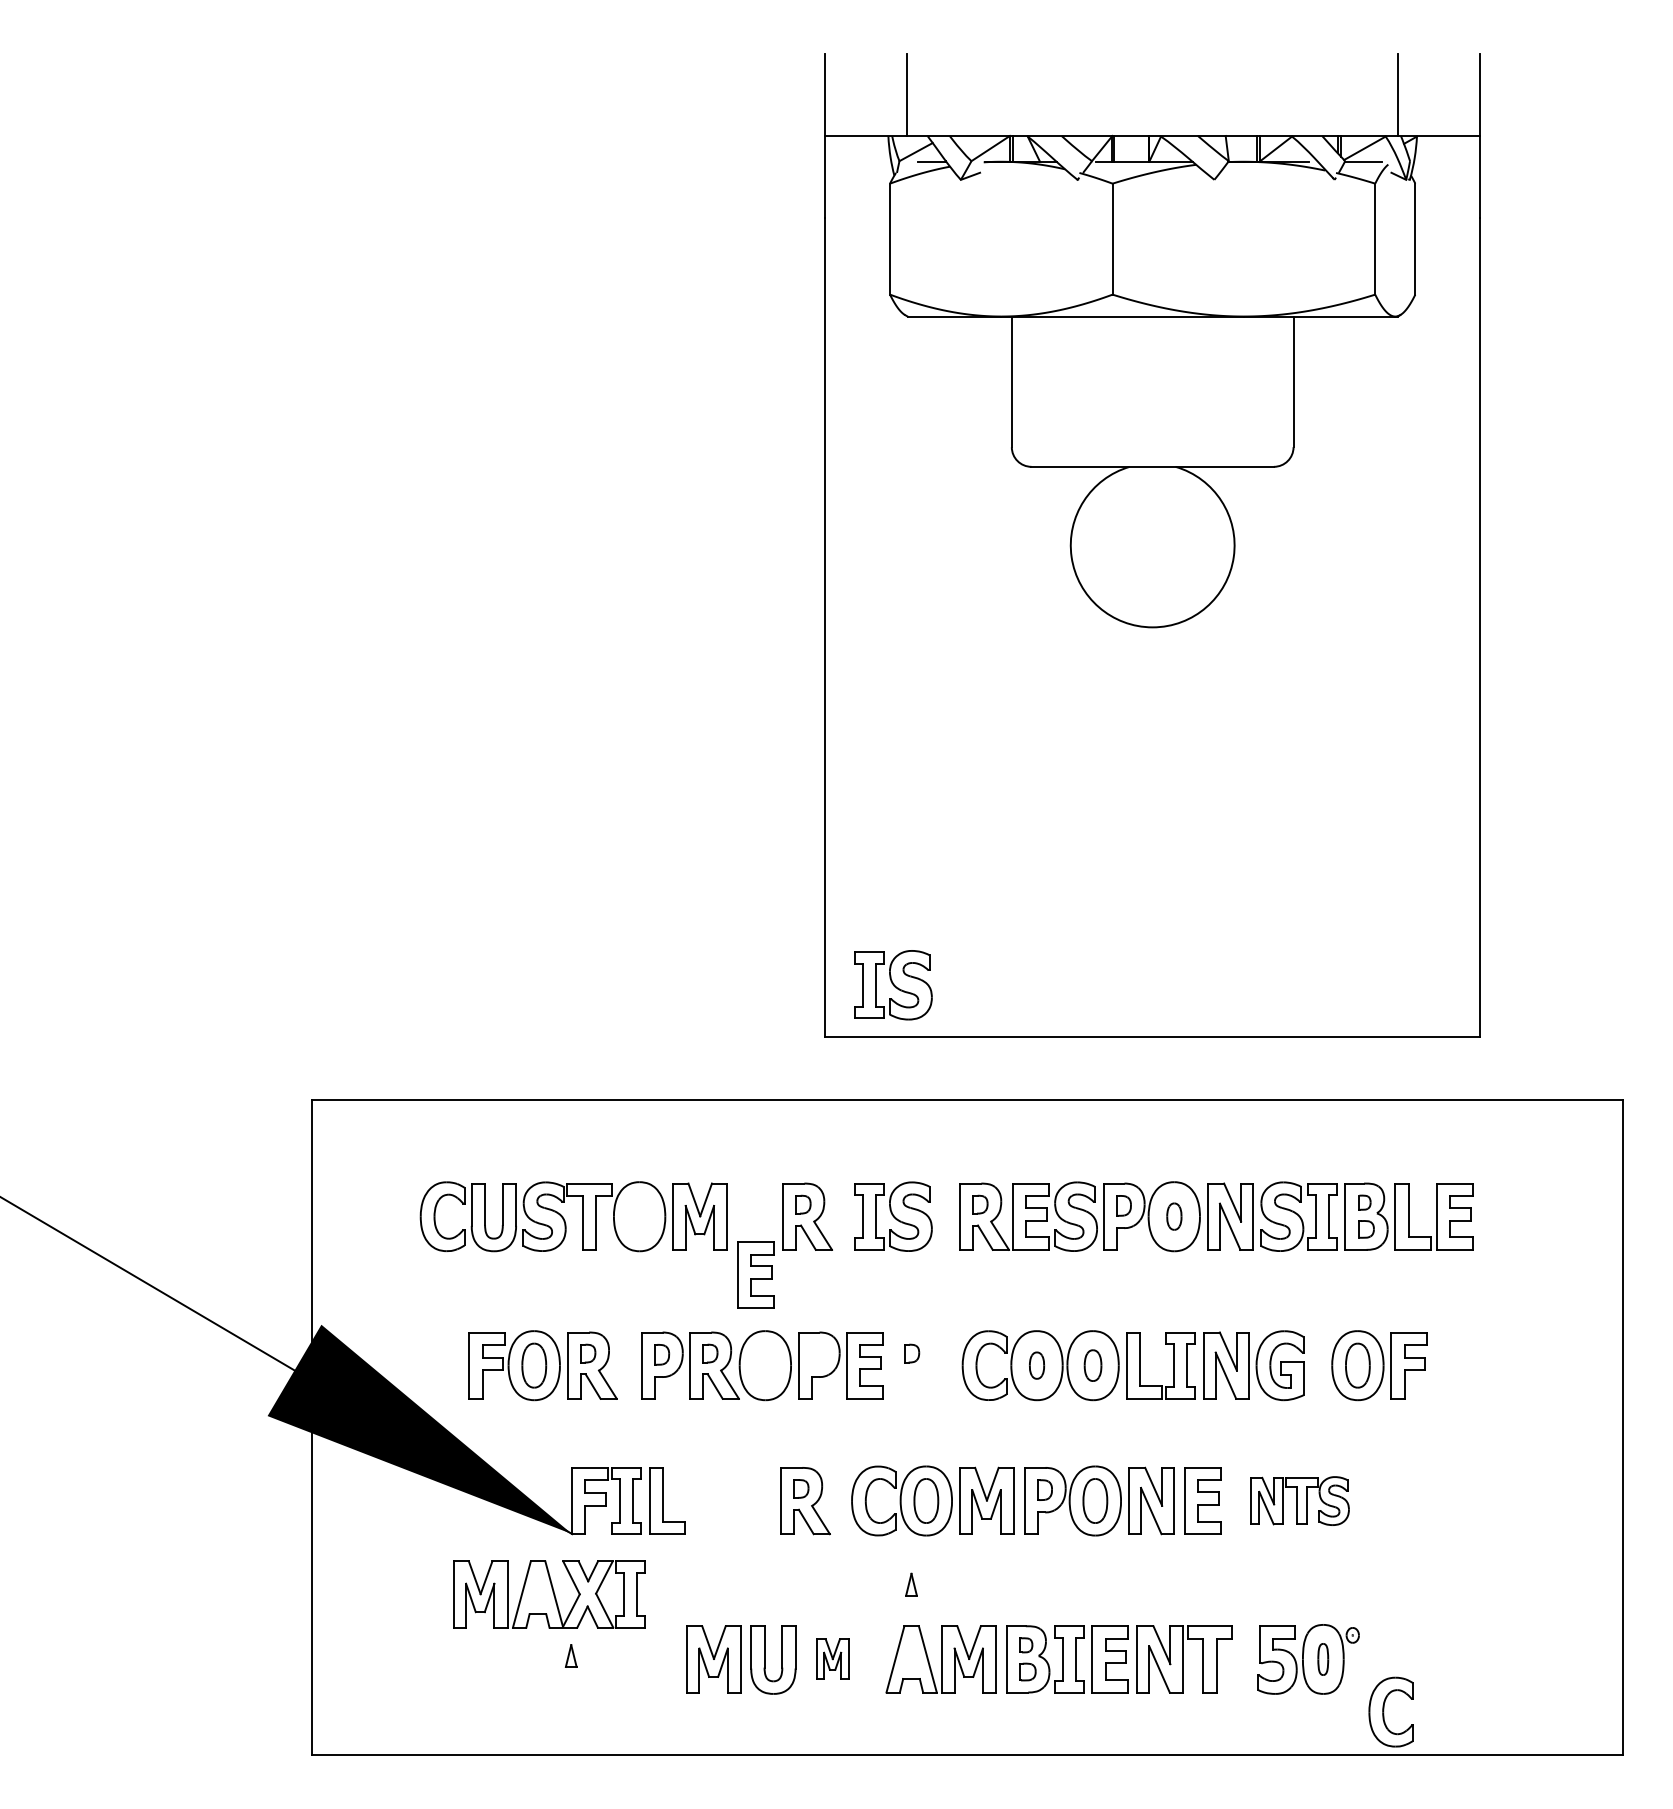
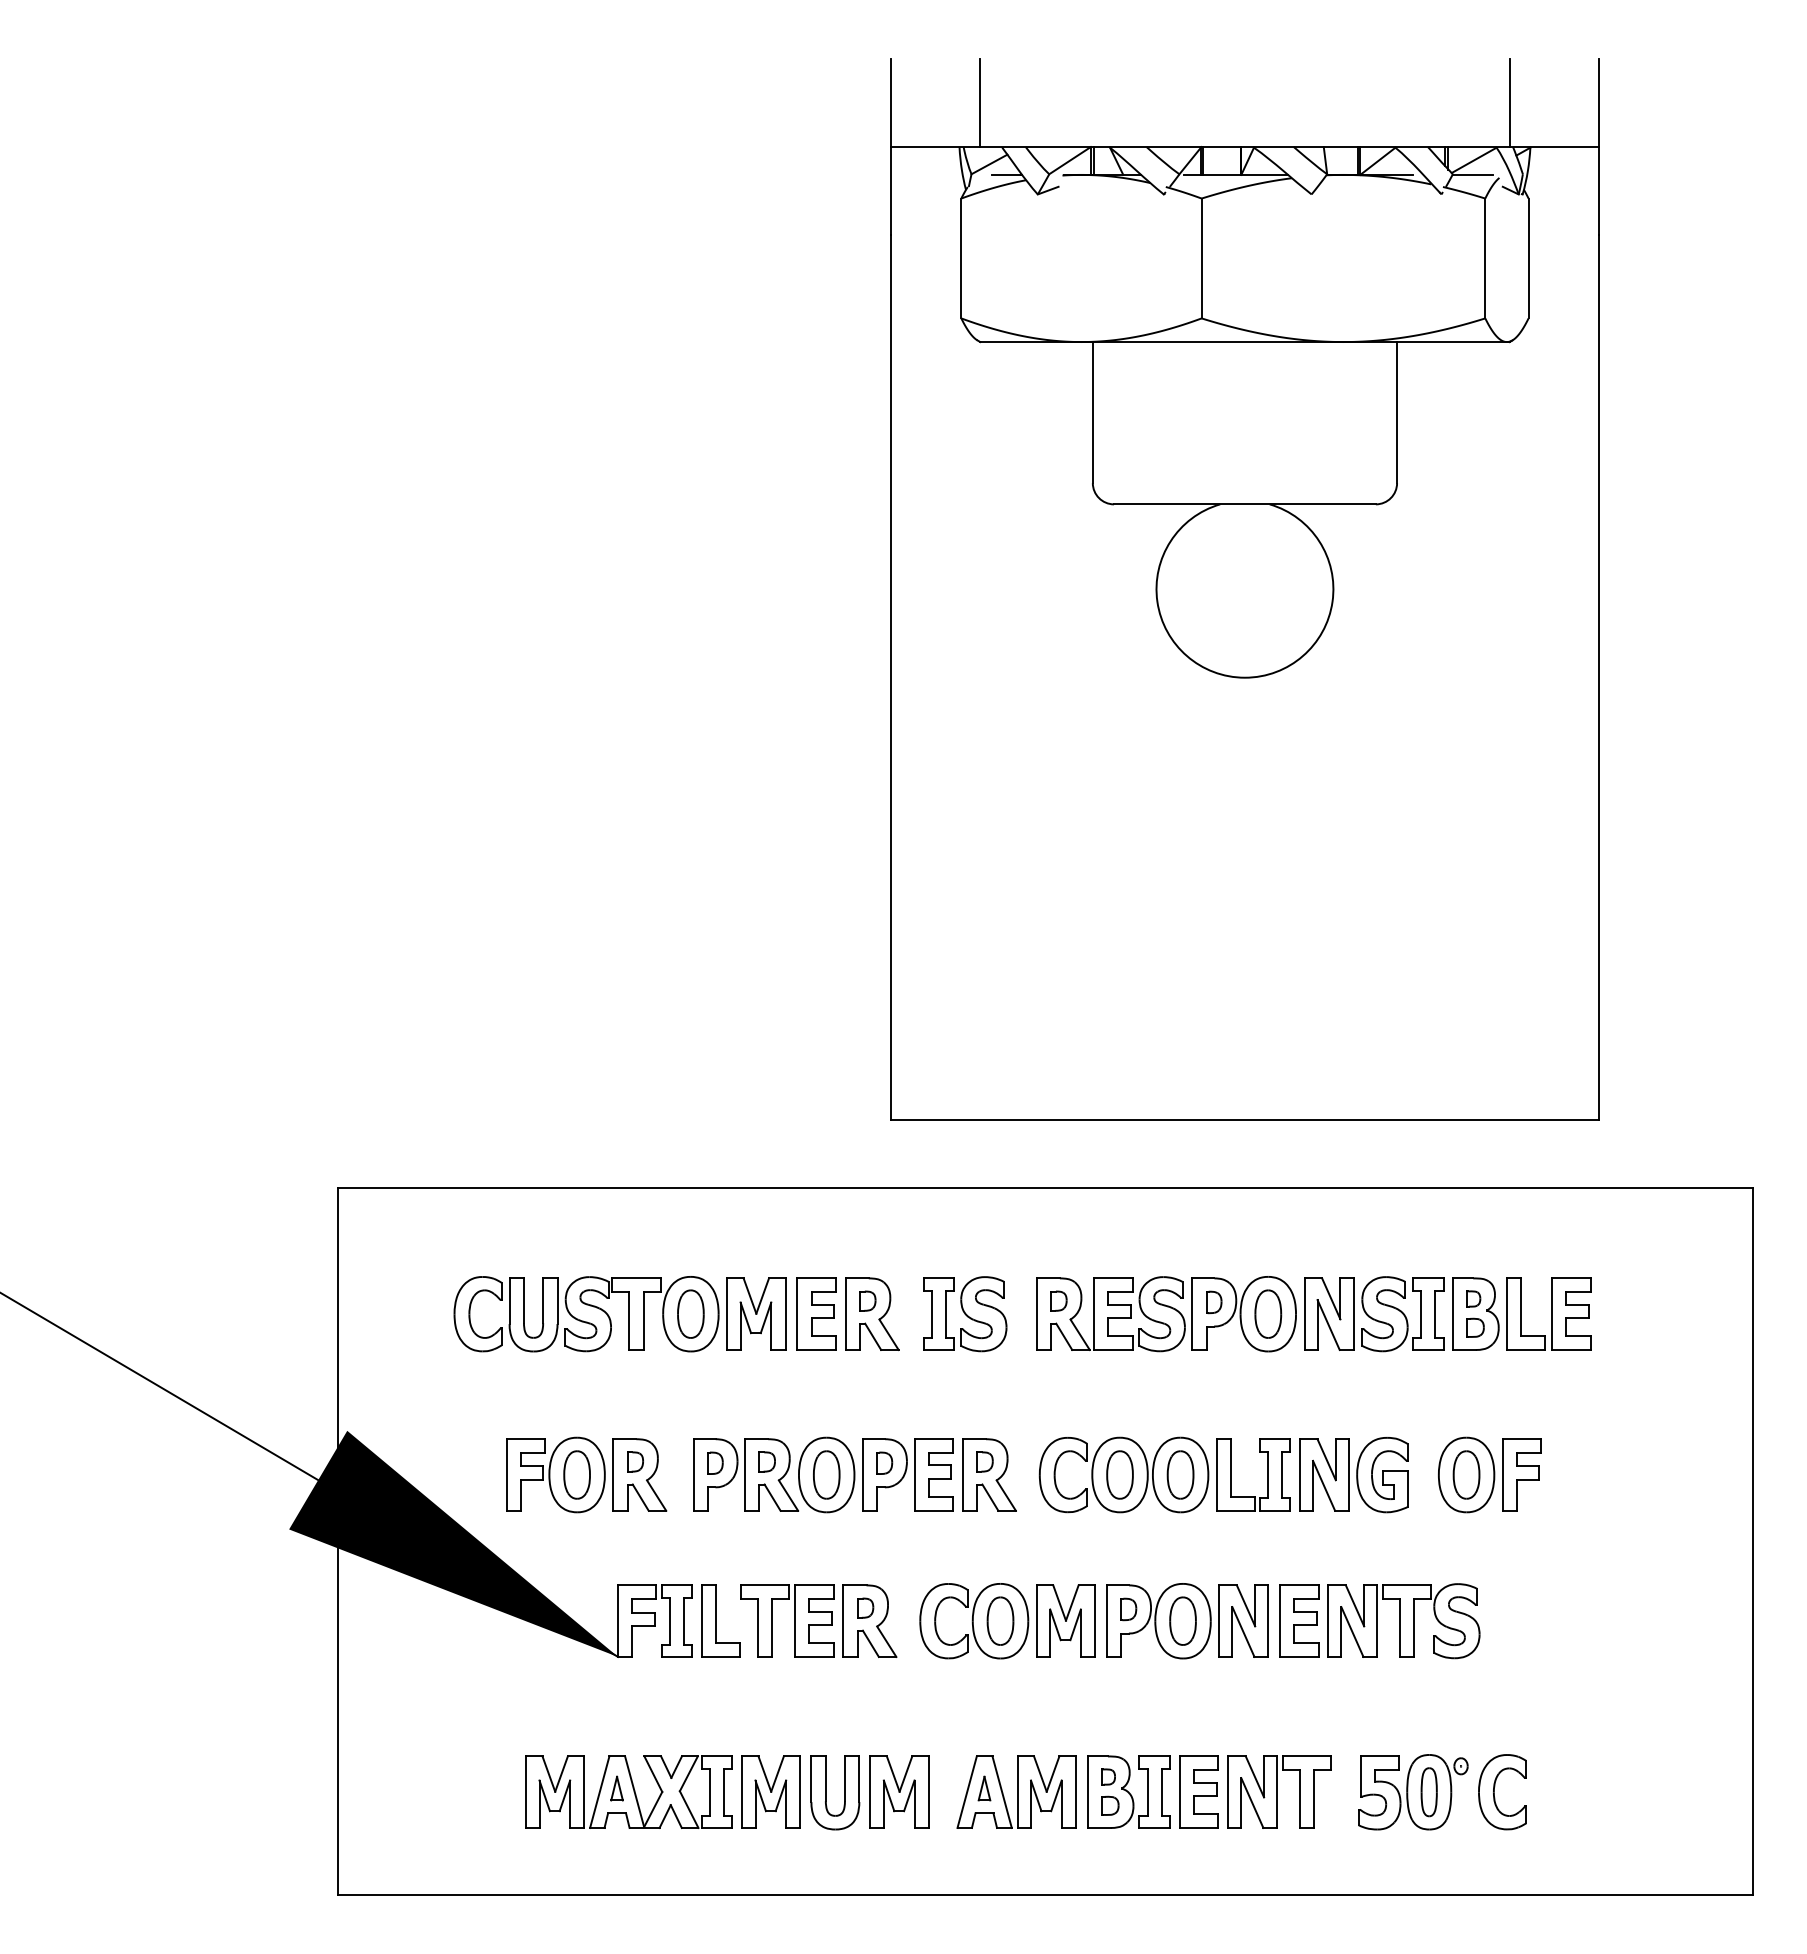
part: (893, 985) -> (965, 1064), removed
part: (639, 1216) -> (690, 1313), added
part: (1174, 1216) -> (1268, 1313), size x1.67
part: (755, 1274) -> (816, 1313), moved
part: (818, 1354) -> (884, 1462), added
part: (765, 1365) -> (826, 1474), added
part: (916, 1365) -> (989, 1474), added
part: (1036, 1365) -> (1119, 1474), size x1.67
part: (1093, 1365) -> (1180, 1474), size x1.43
part: (735, 1500) -> (794, 1620), added
part: (1299, 1501) -> (1403, 1621), size x1.43
part: (911, 1584) -> (984, 1788), moved
part: (548, 1593) -> (628, 1791), moved
part: (832, 1658) -> (899, 1791), size x1.67
part: (1322, 1659) -> (1428, 1792), size x1.43
part: (1383, 1712) -> (1494, 1792), moved

